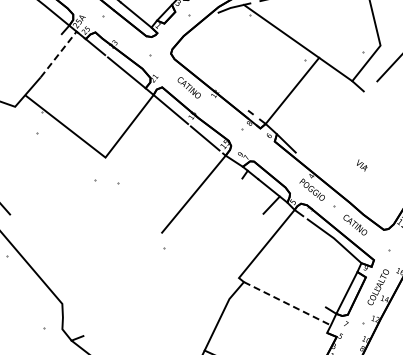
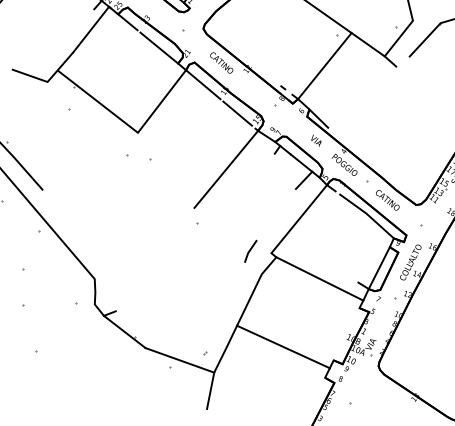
line: (59, 54) -> (91, 29), dashed -> solid
part: (362, 165) -> (316, 140), moved
line: (218, 275) -> (250, 250), added
line: (287, 303) -> (319, 278), dashed -> solid

